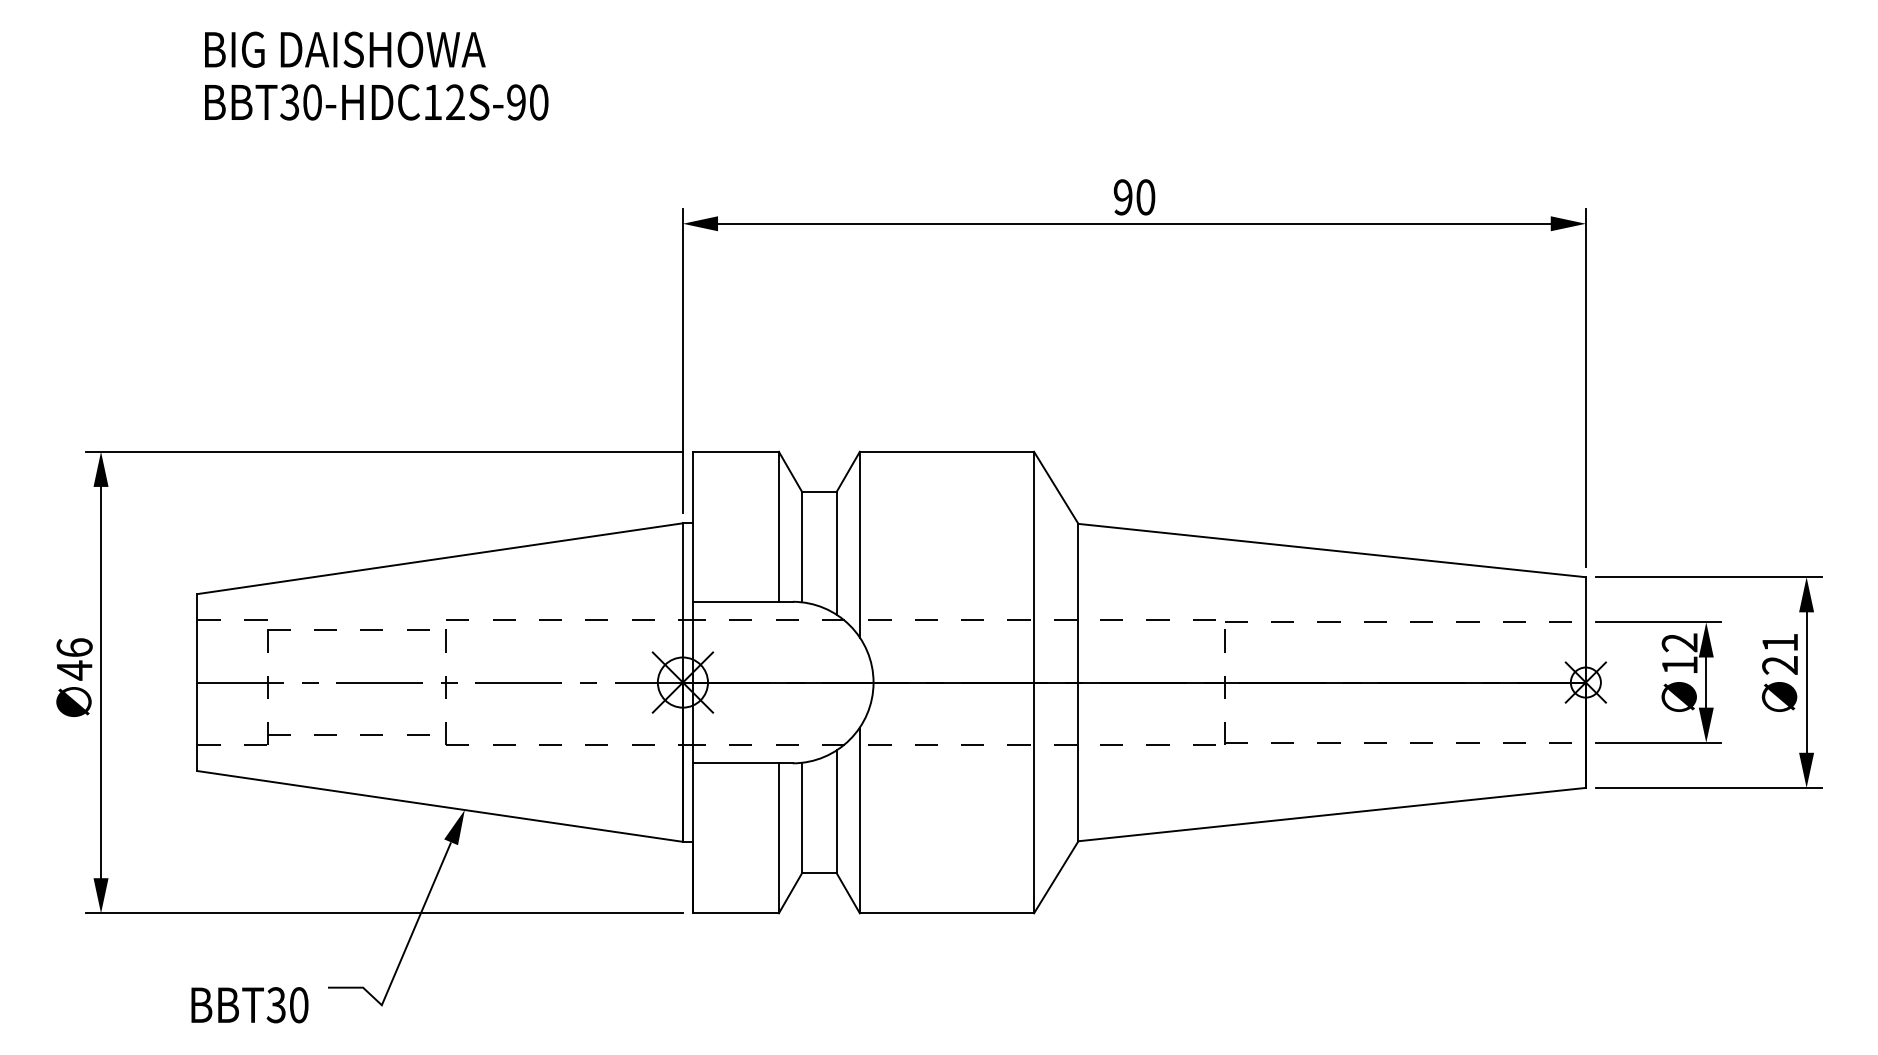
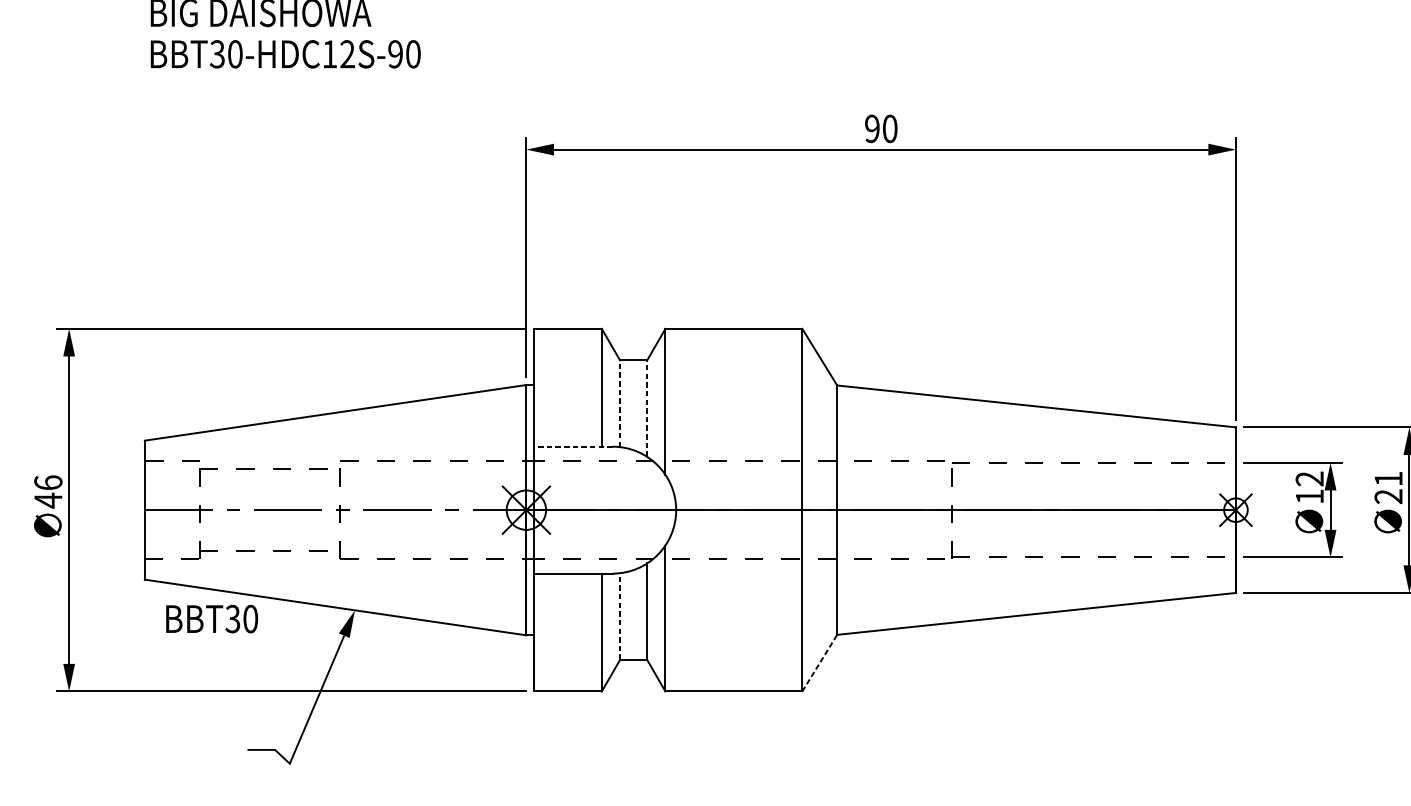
line: (802, 546) -> (620, 403), solid -> dashed
line: (836, 552) -> (647, 407), solid -> dashed
line: (742, 601) -> (573, 446), solid -> dashed
line: (802, 817) -> (620, 616), solid -> dashed
line: (1056, 876) -> (819, 662), solid -> dashed
text: (249, 1005) -> (211, 619), moved

